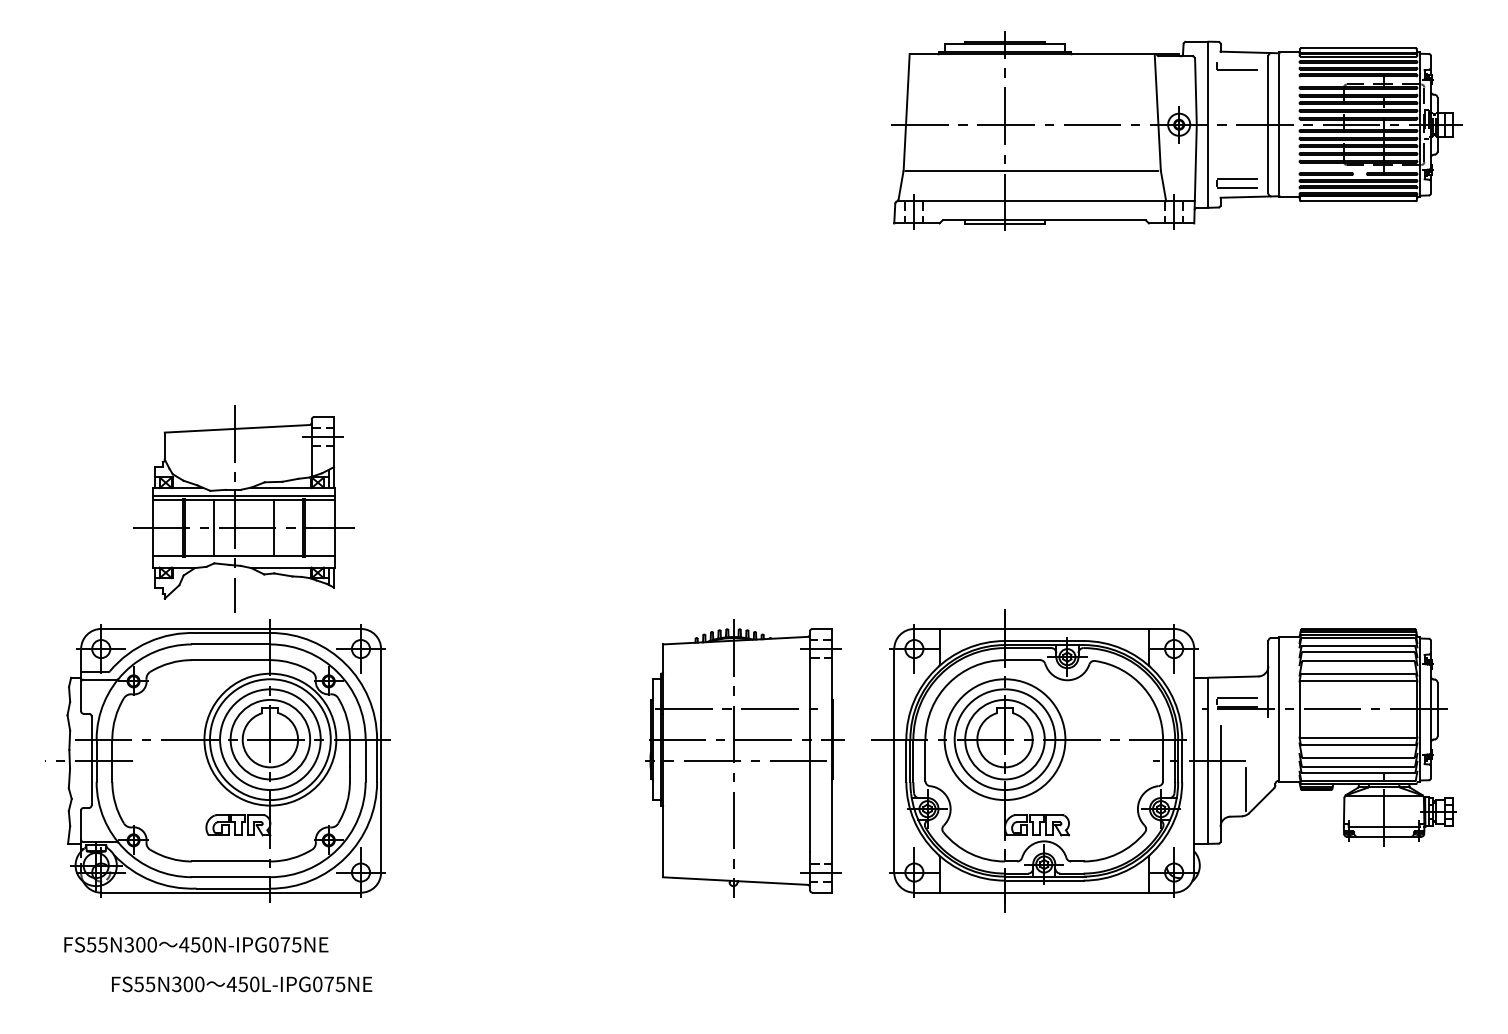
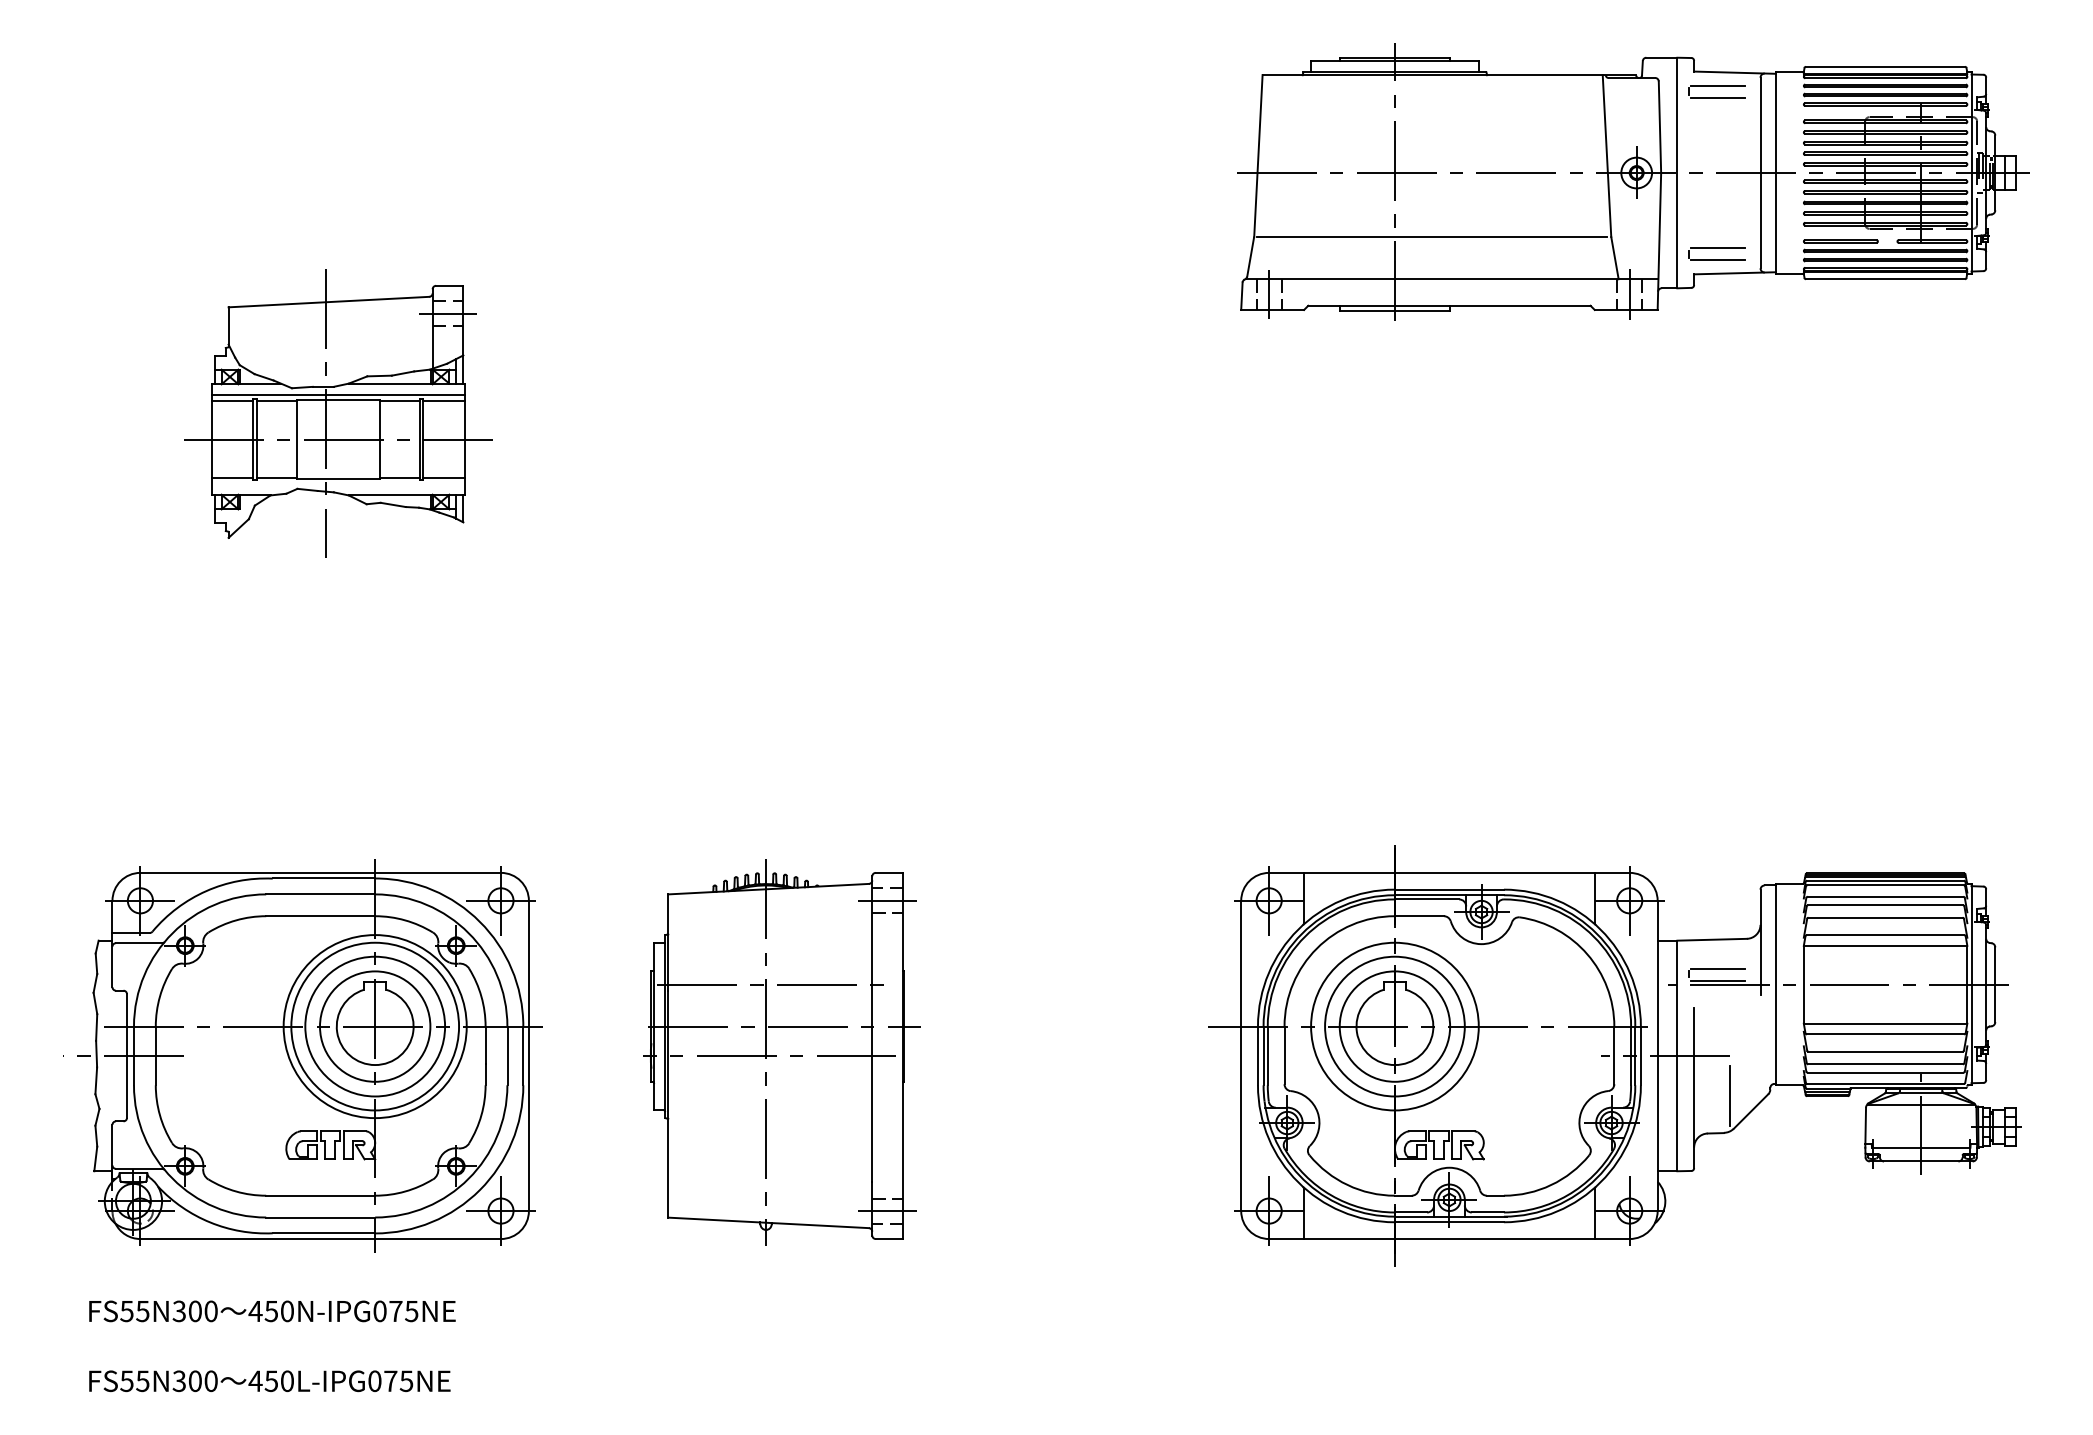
line: (1237, 61) -> (1717, 85), added
part: (243, 509) -> (338, 413), moved
part: (744, 758) -> (781, 1052), moved
text: (241, 984) -> (269, 1381), moved

